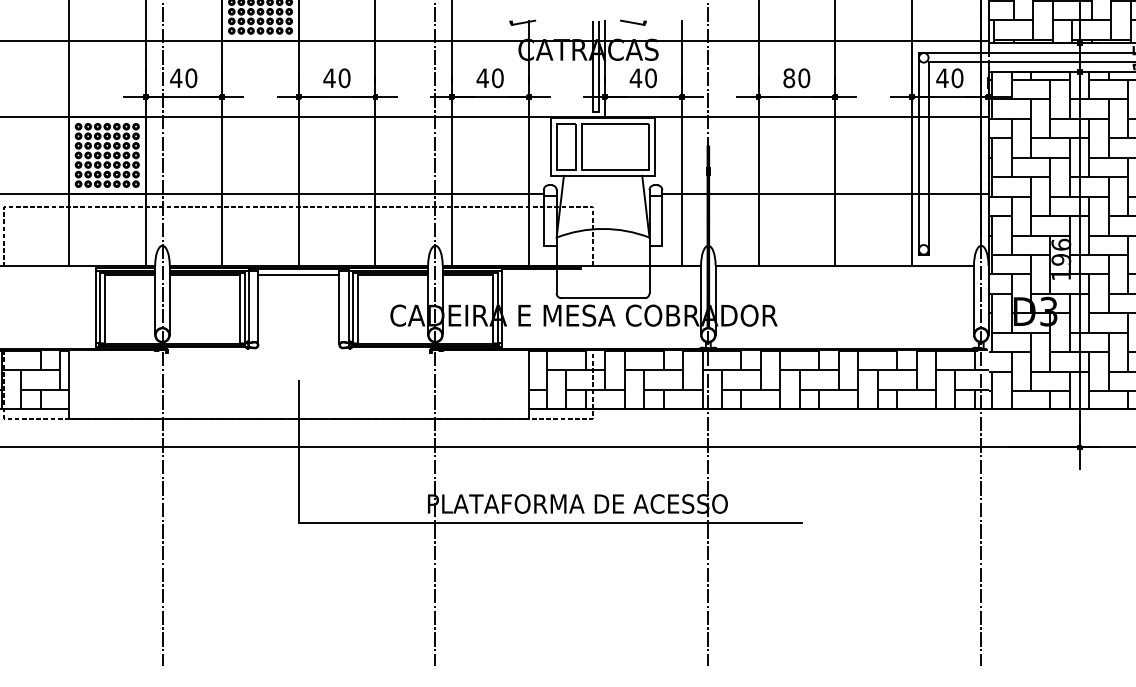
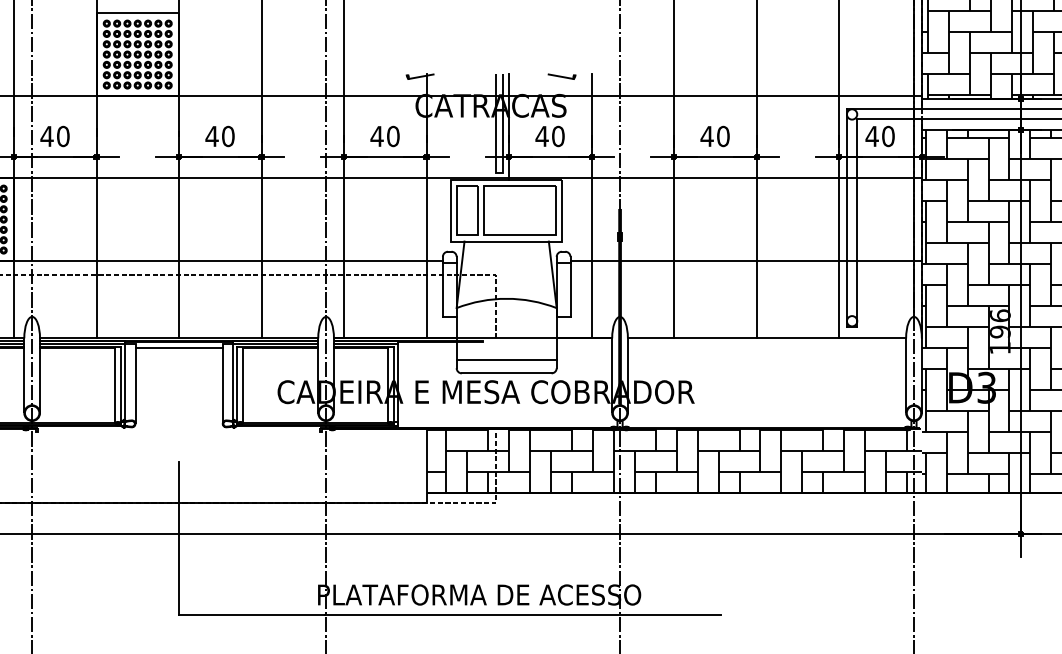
part: (633, 22) -> (562, 76), moved
text: (789, 78) -> (707, 136), 80 -> 40
line: (602, 285) -> (506, 359), added

